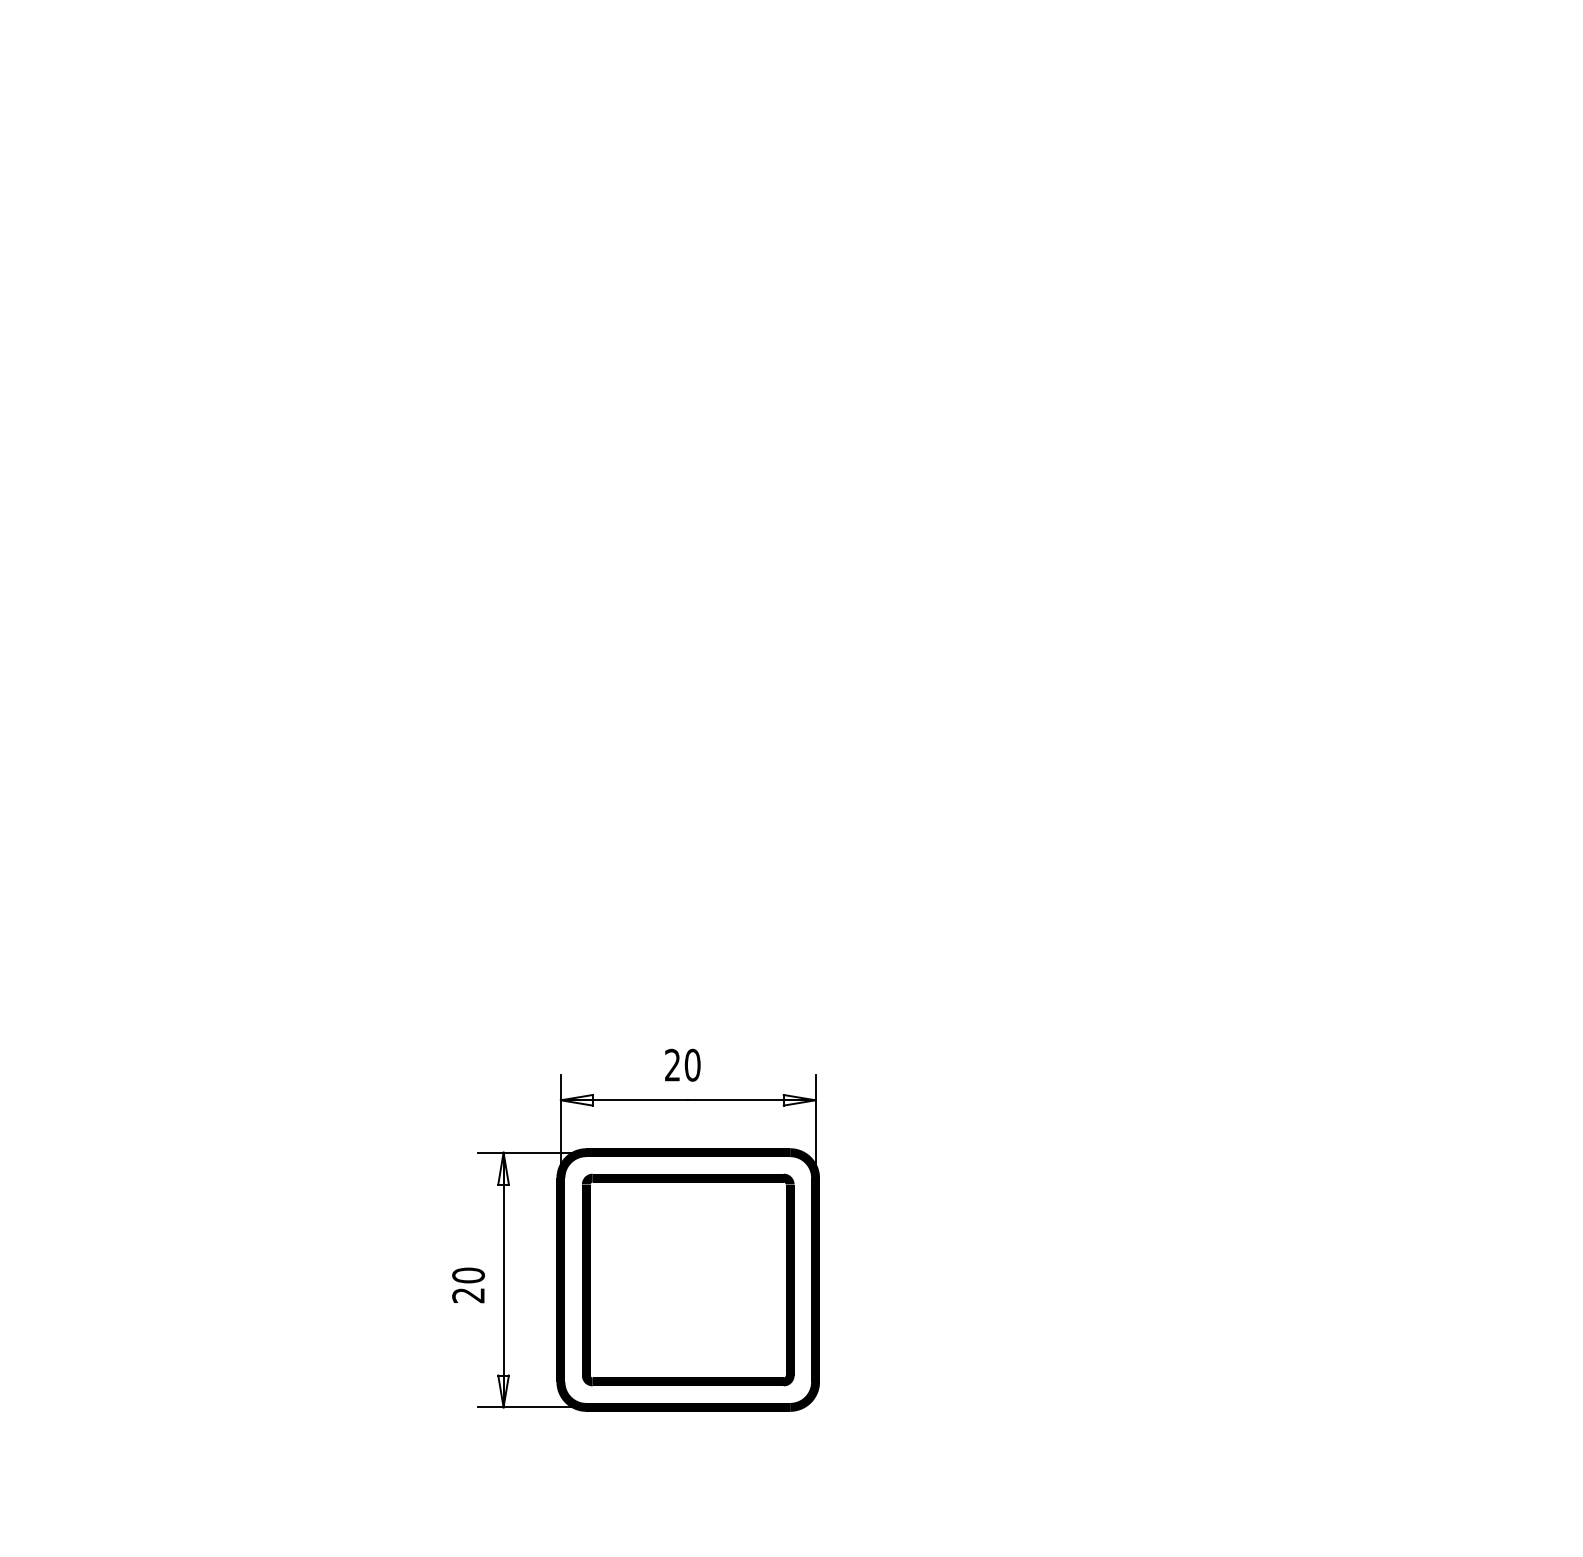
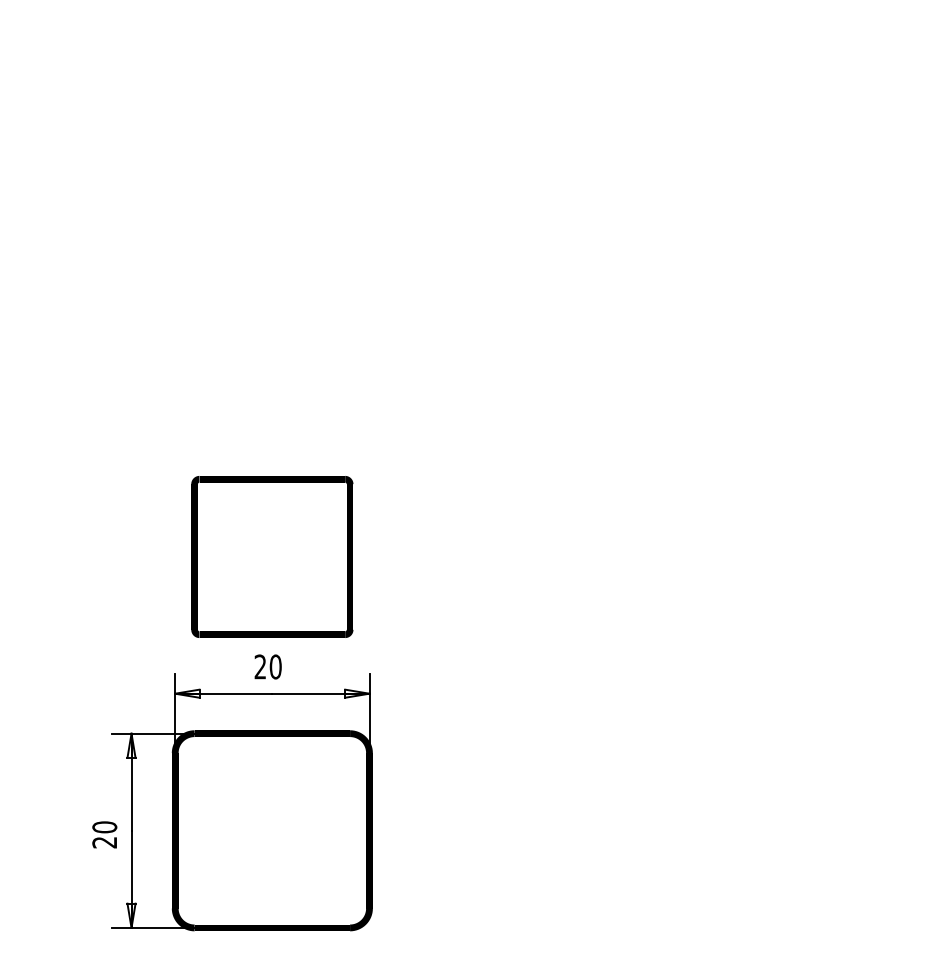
part: (688, 1279) -> (272, 556), moved

